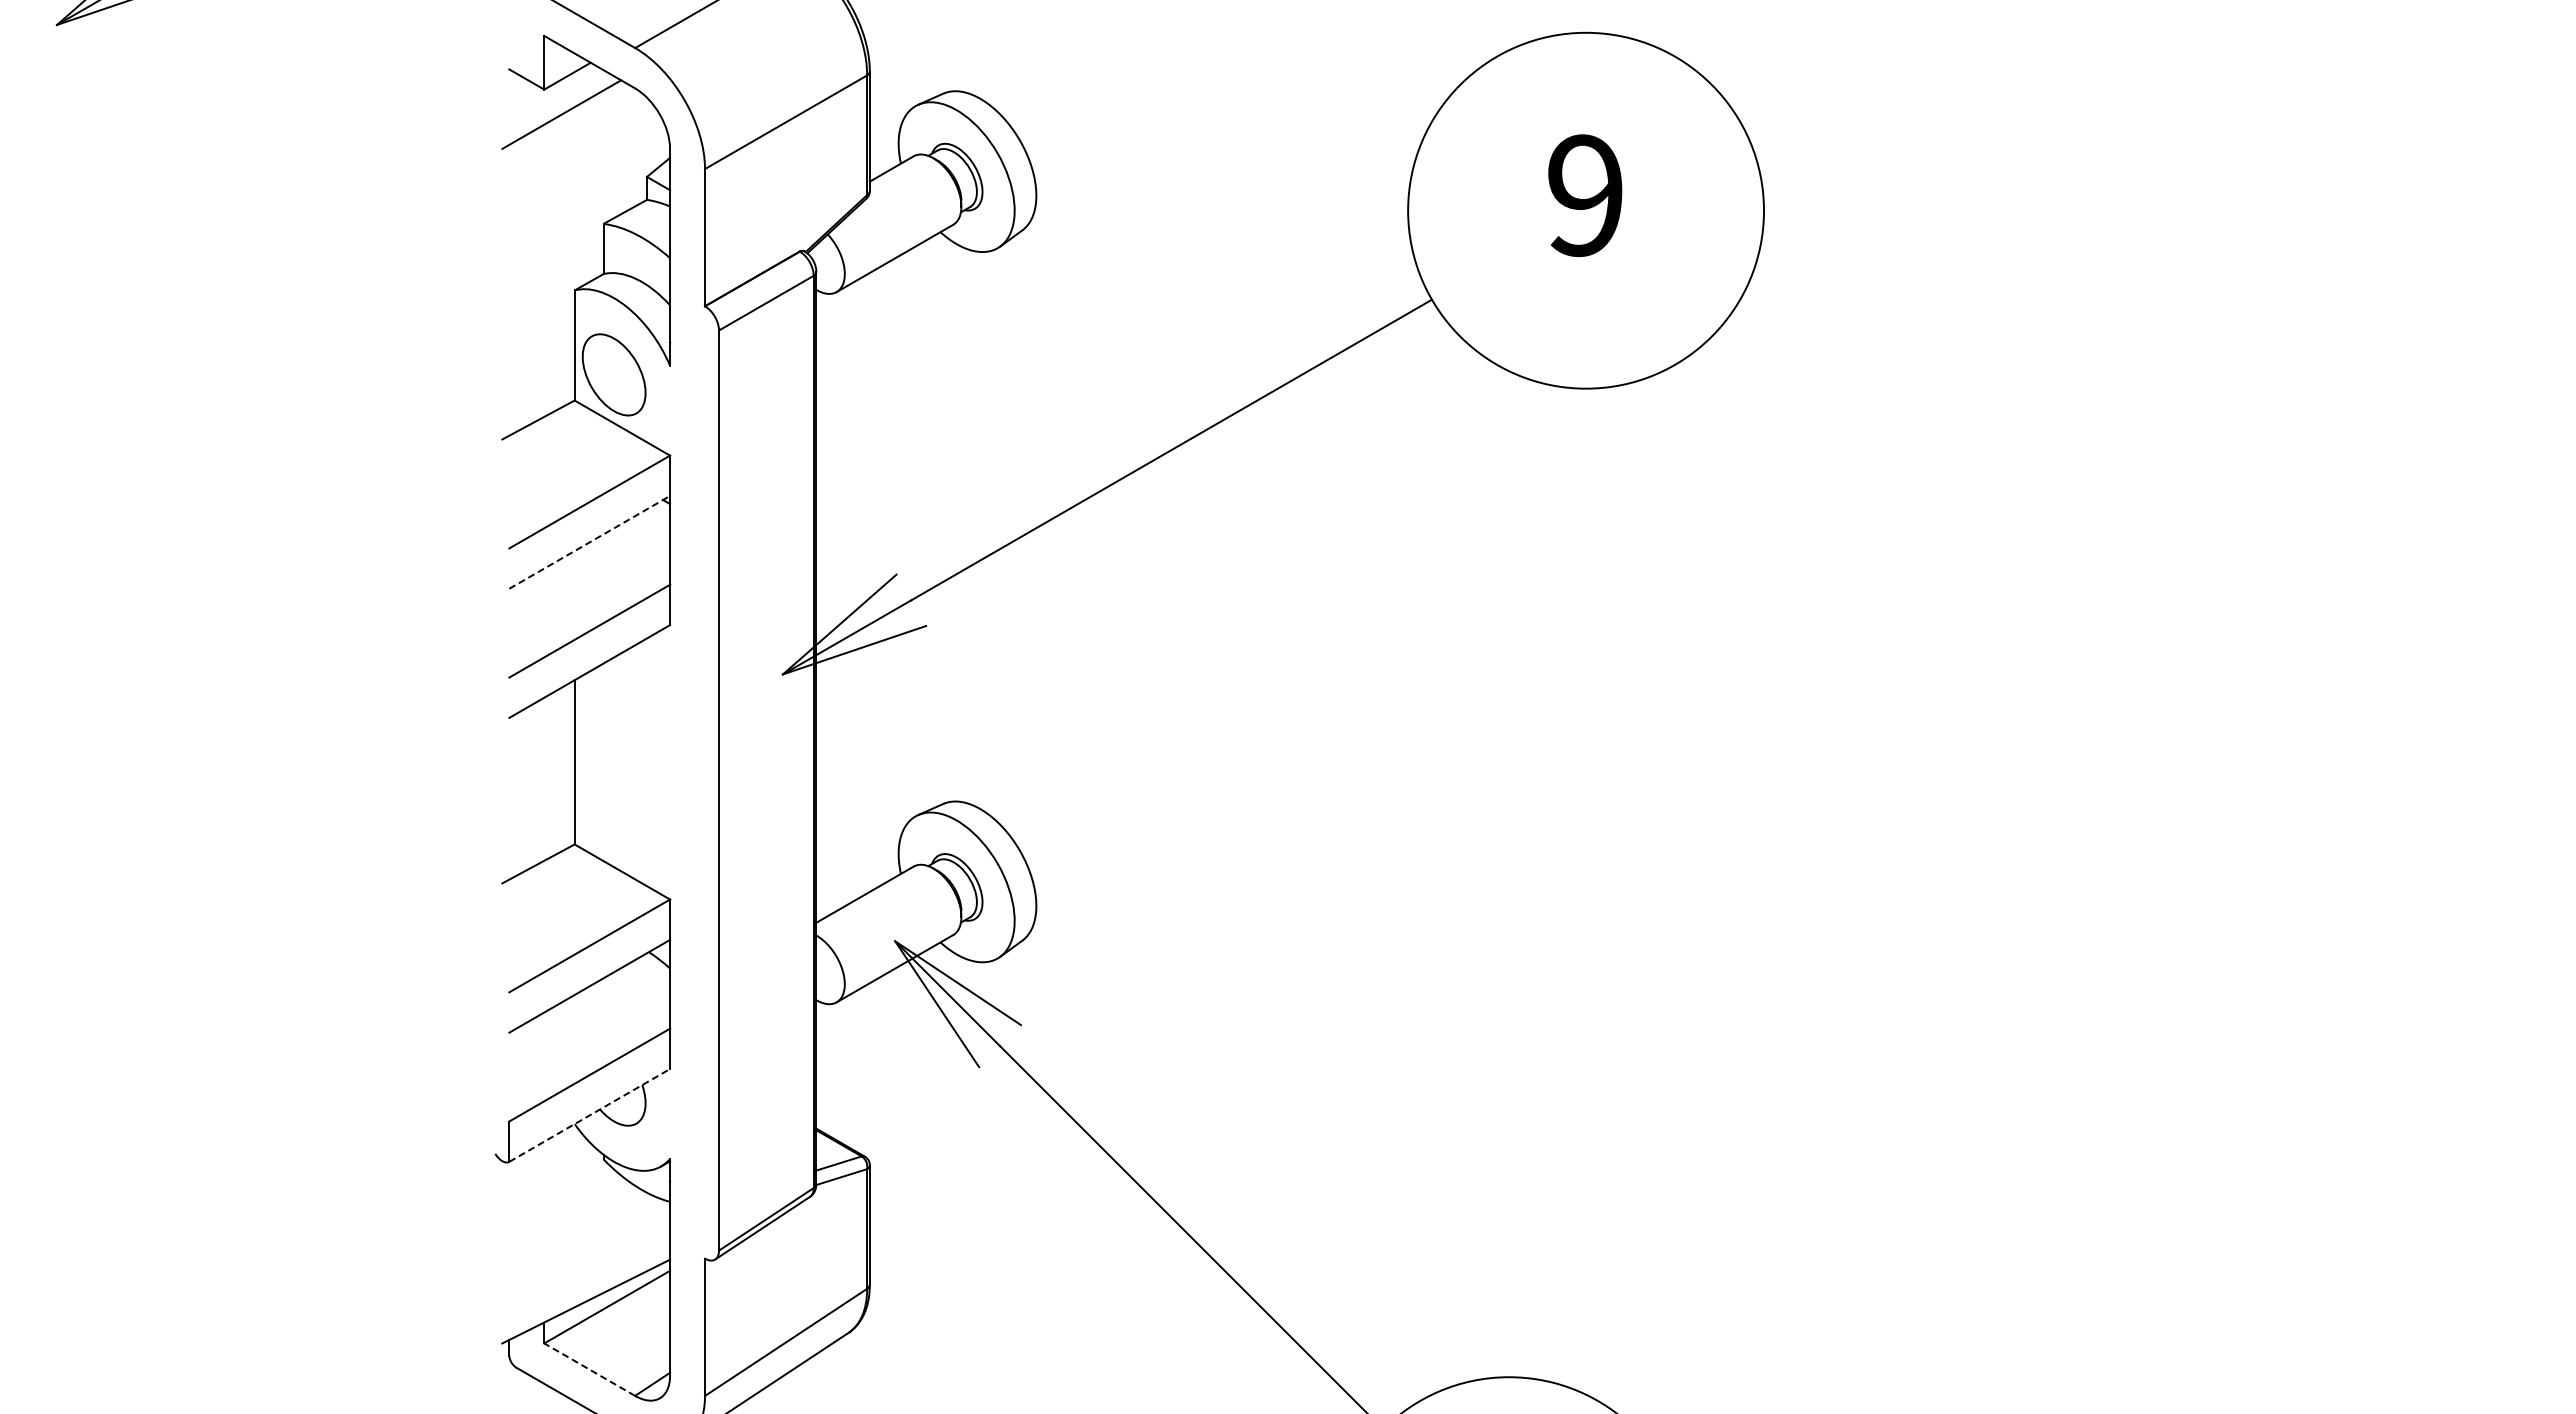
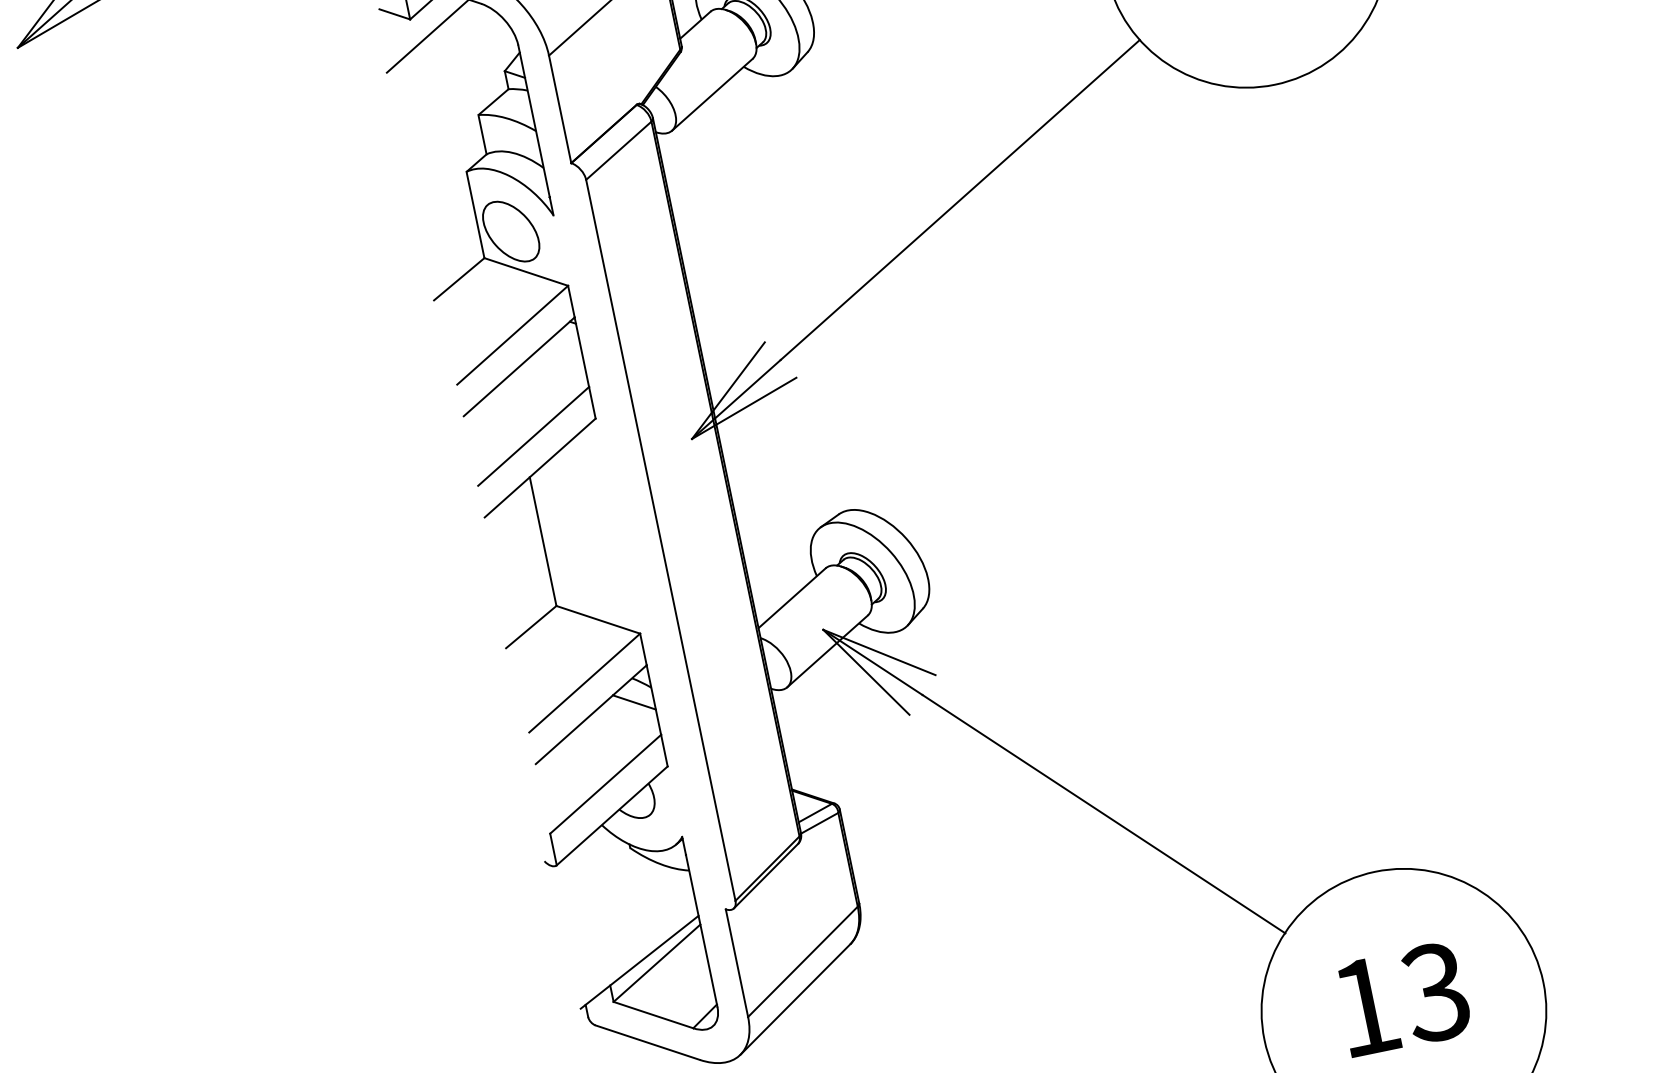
line: (589, 542) -> (519, 366), dashed -> solid
line: (645, 982) -> (634, 702), added
line: (589, 1115) -> (612, 815), dashed -> solid
line: (589, 1369) -> (653, 1014), dashed -> solid

